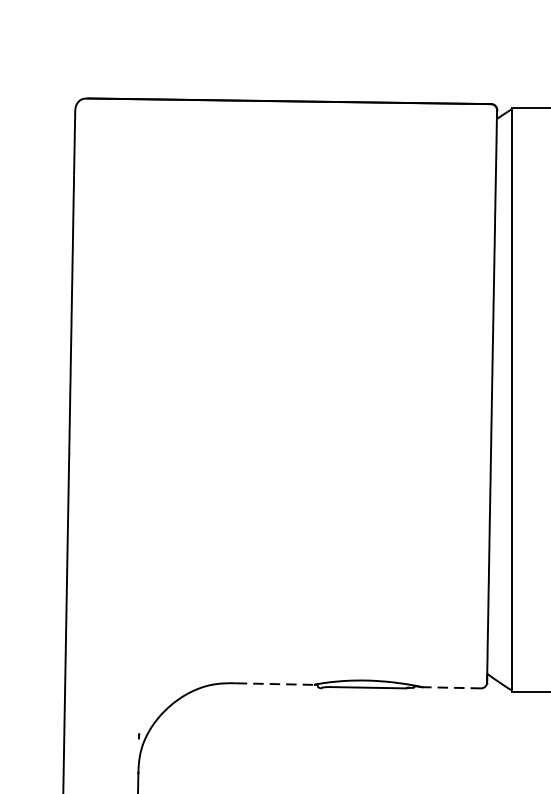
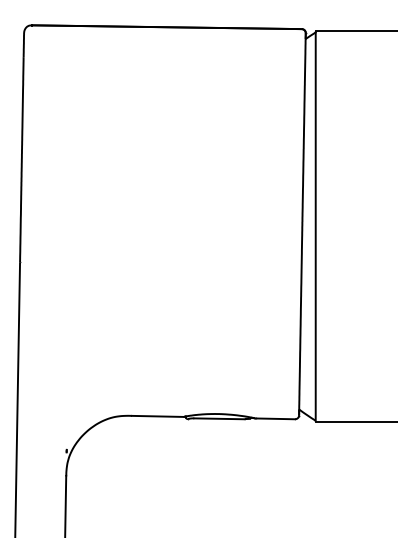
line: (275, 684) -> (157, 416), dashed -> solid
line: (451, 687) -> (275, 418), dashed -> solid

